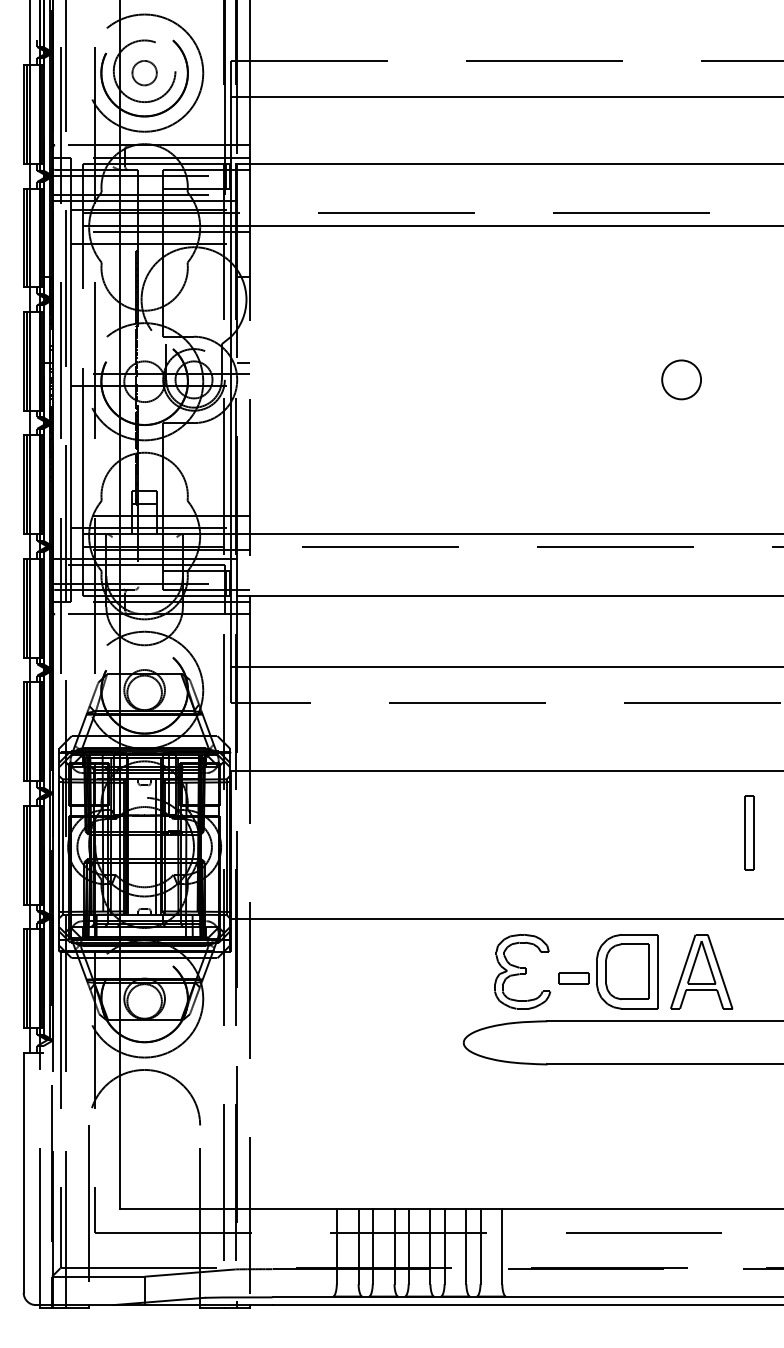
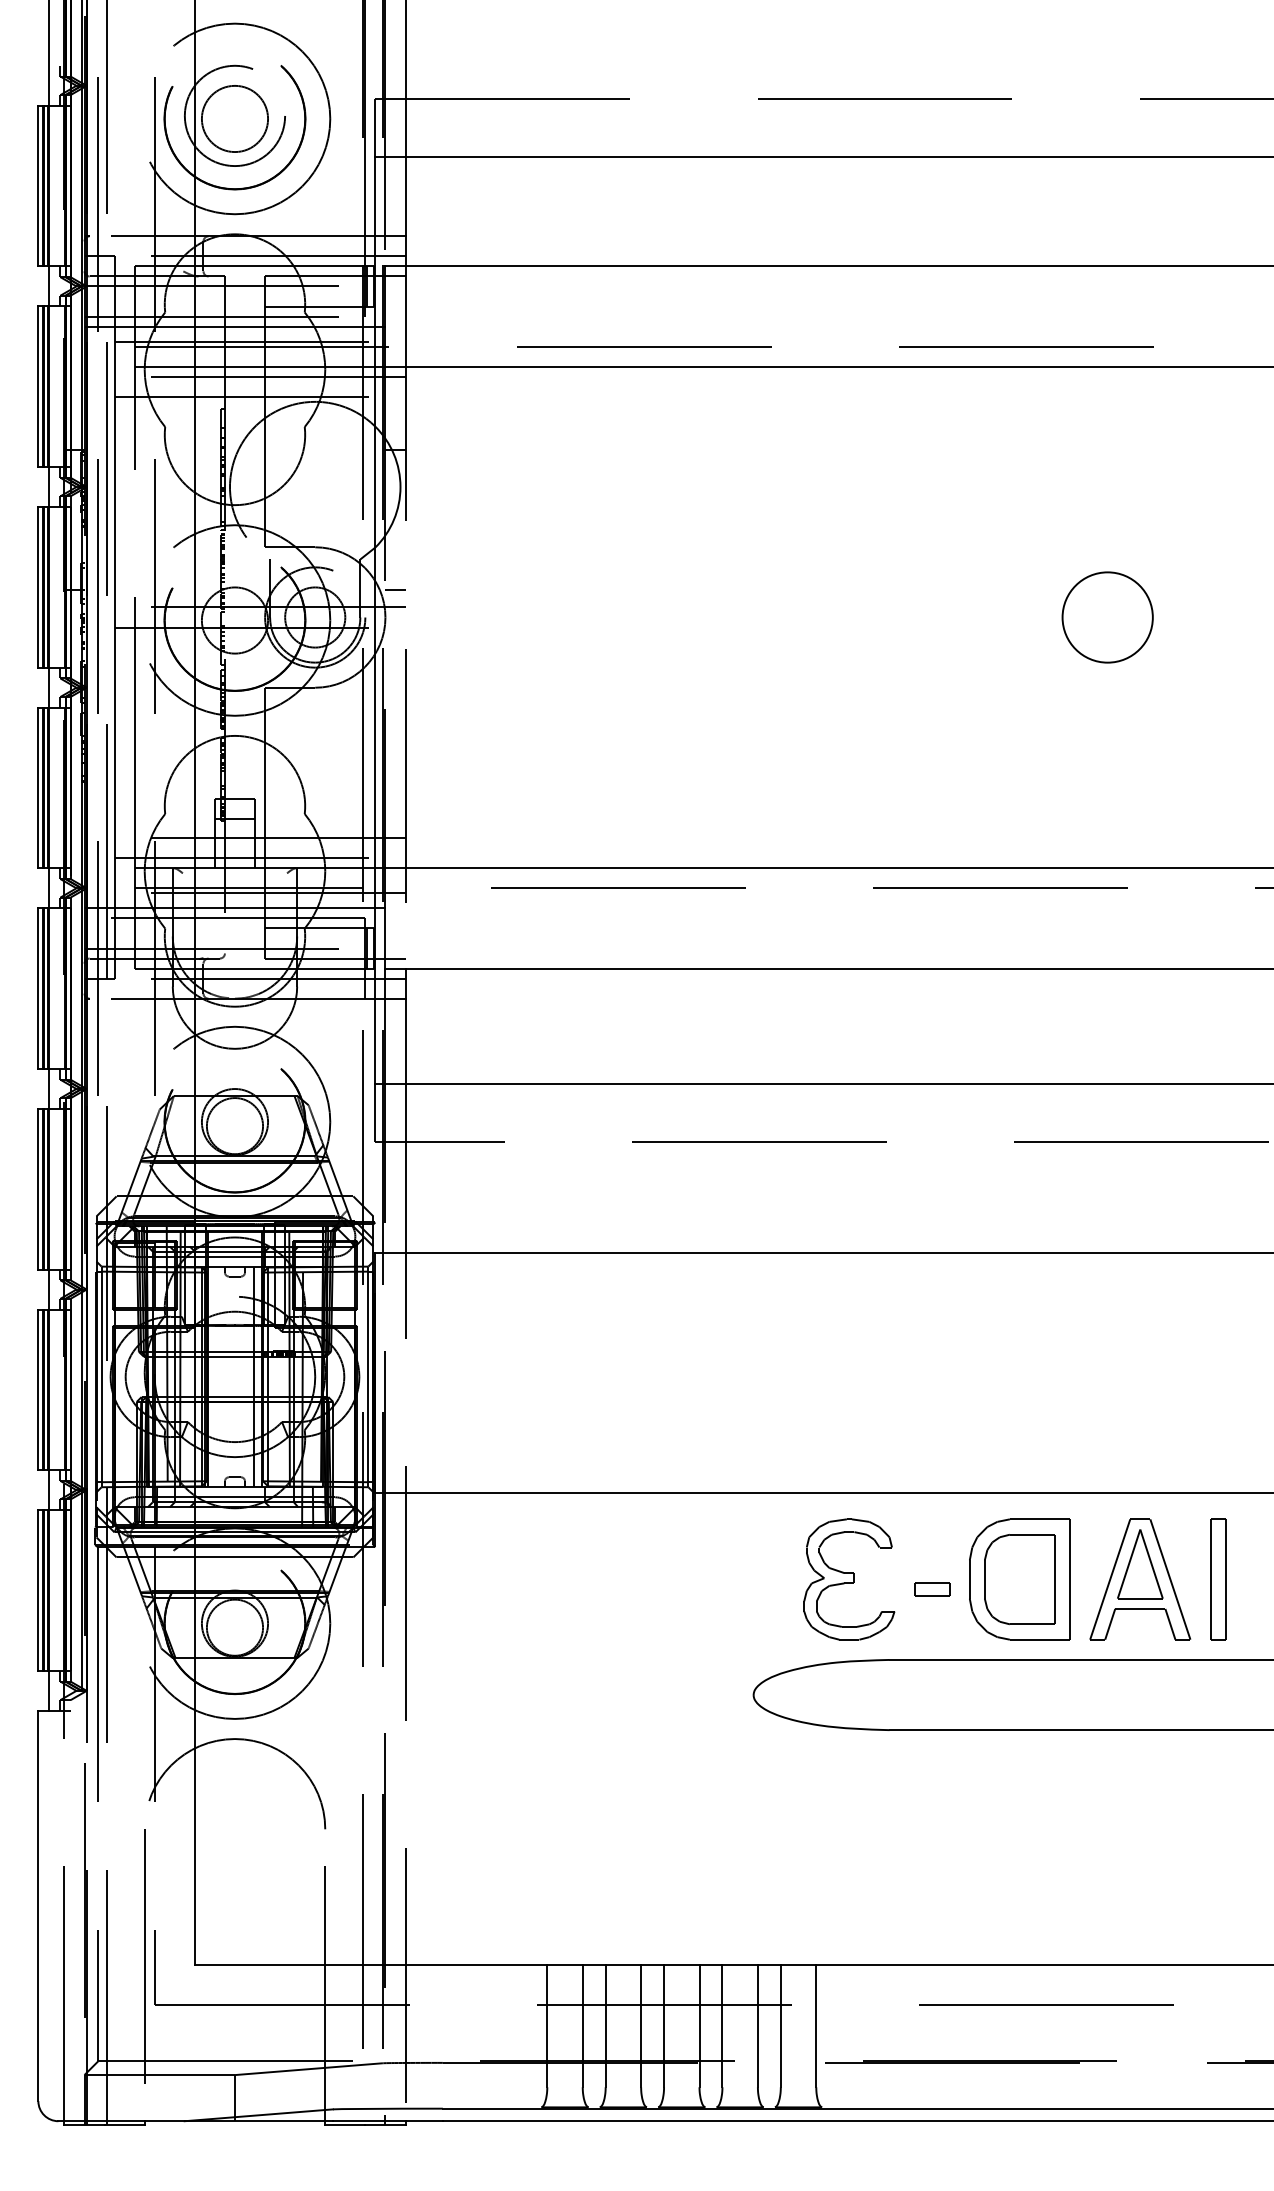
circle: (144, 72) -> (234, 117), size x1.67
circle: (681, 379) -> (1107, 616), size x1.43
part: (749, 832) -> (1218, 1579), moved
part: (573, 977) -> (931, 1588), size x0.71

